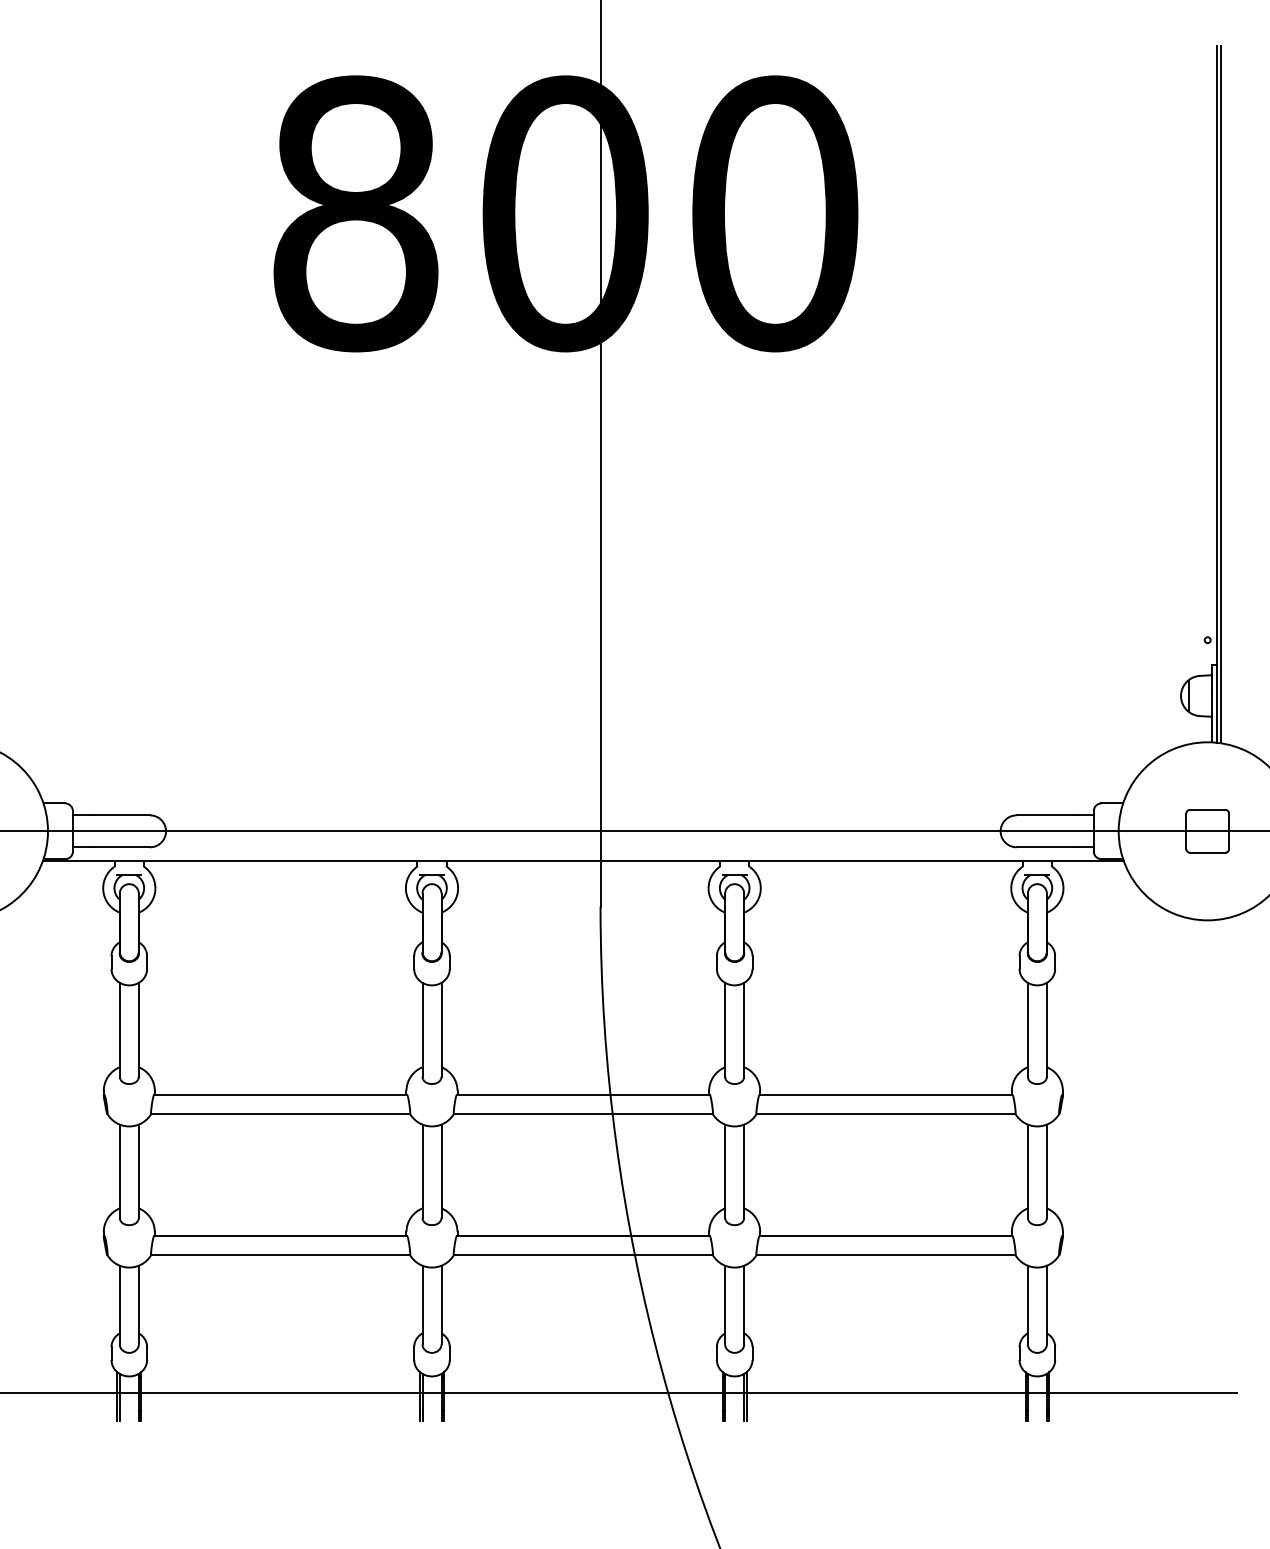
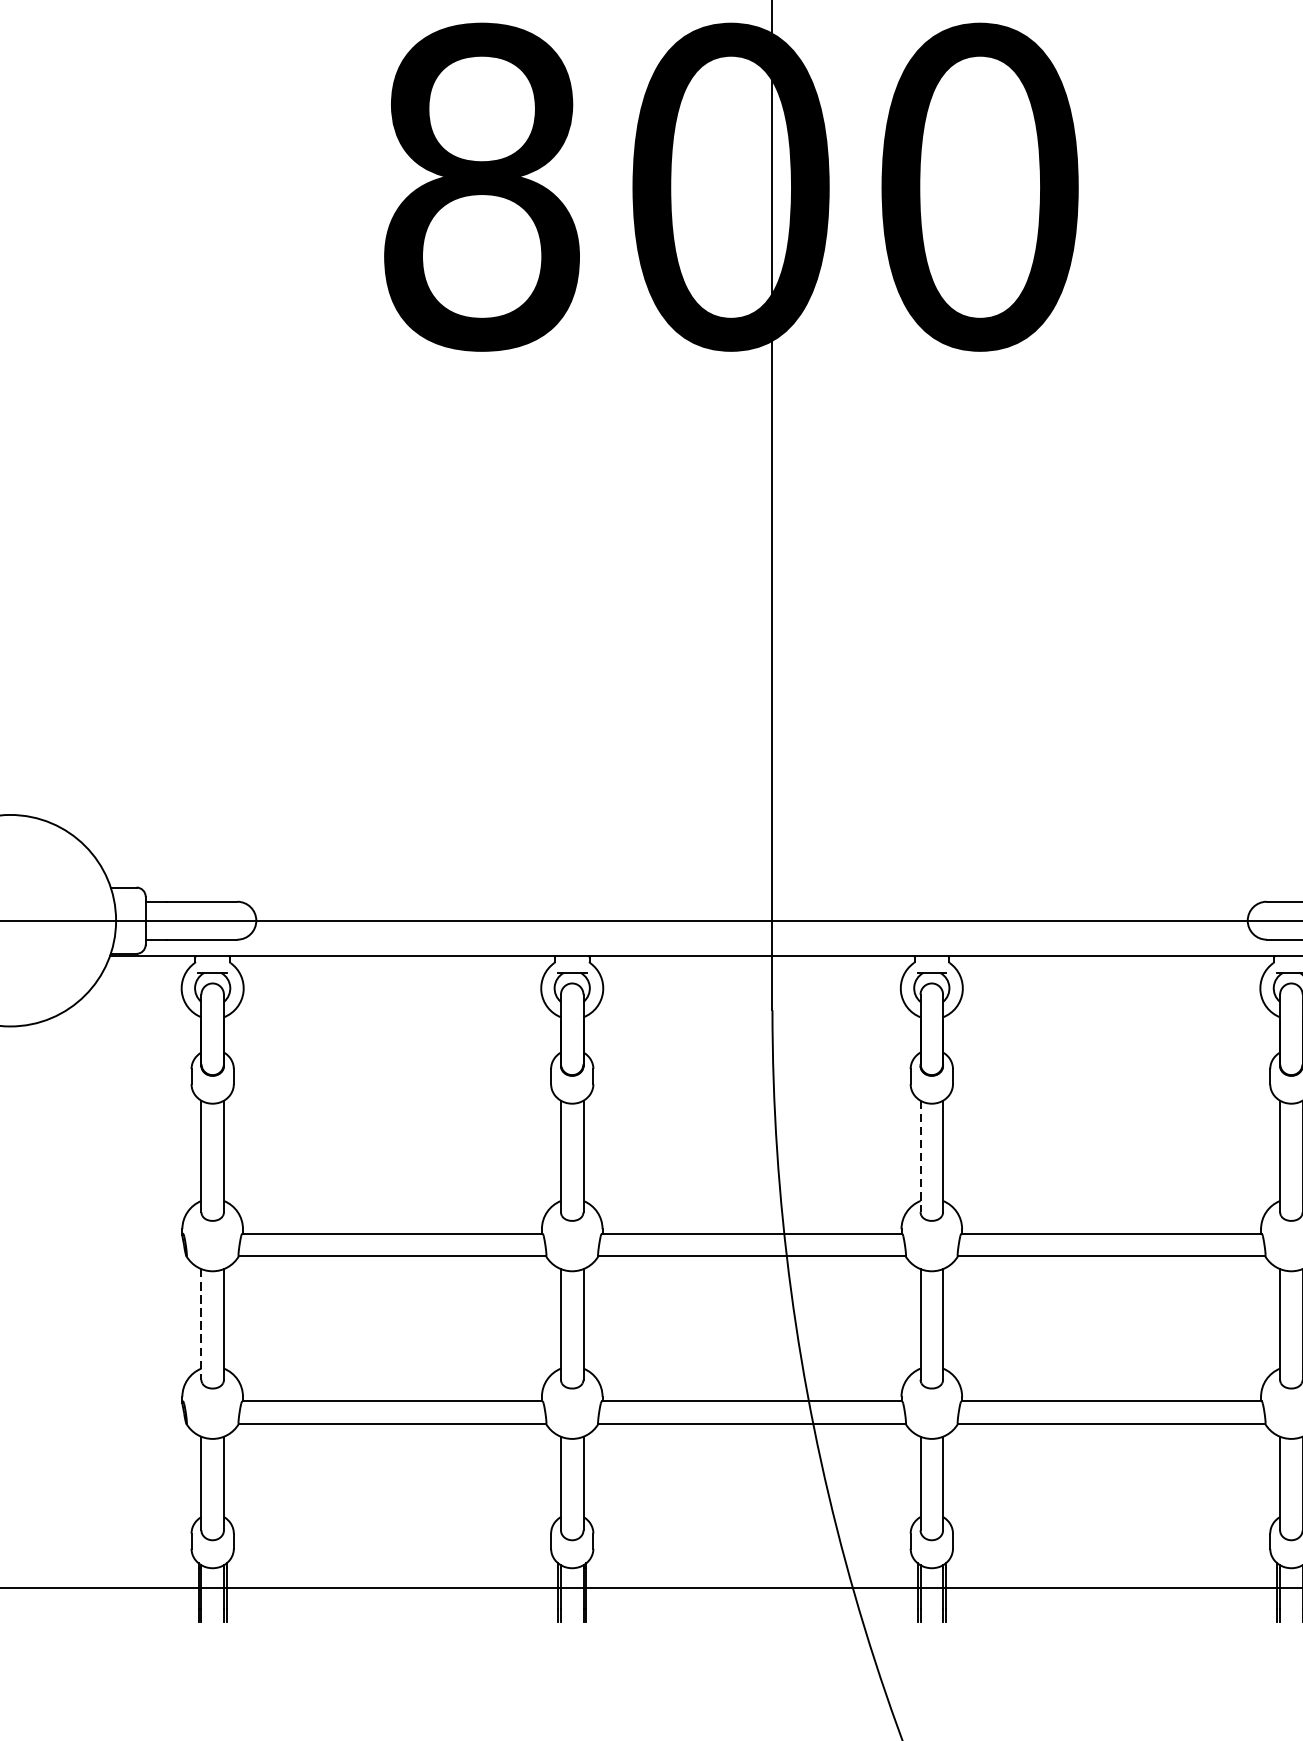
line: (725, 1029) -> (920, 1156), solid -> dashed
line: (119, 1171) -> (201, 1324), solid -> dashed

